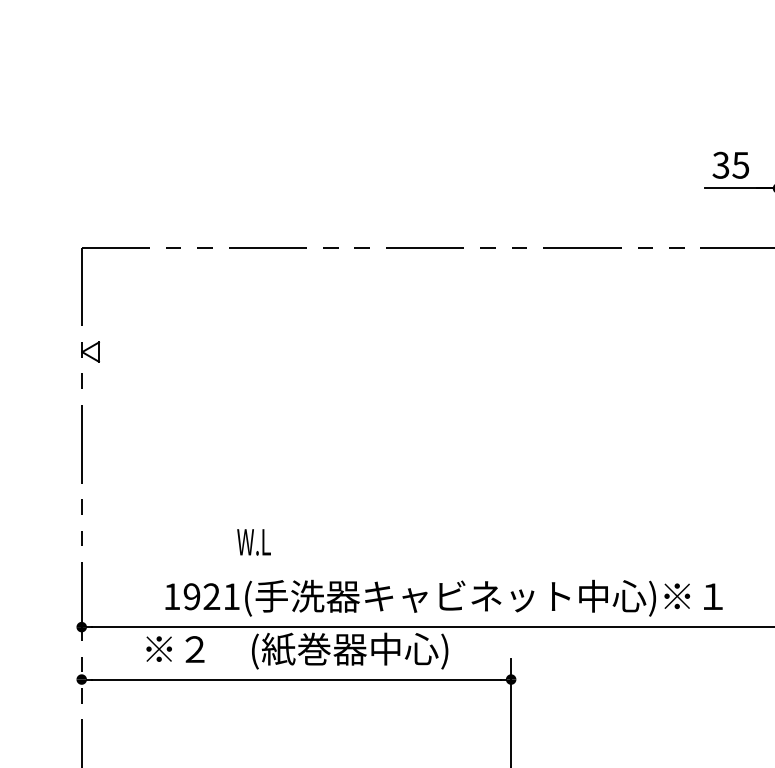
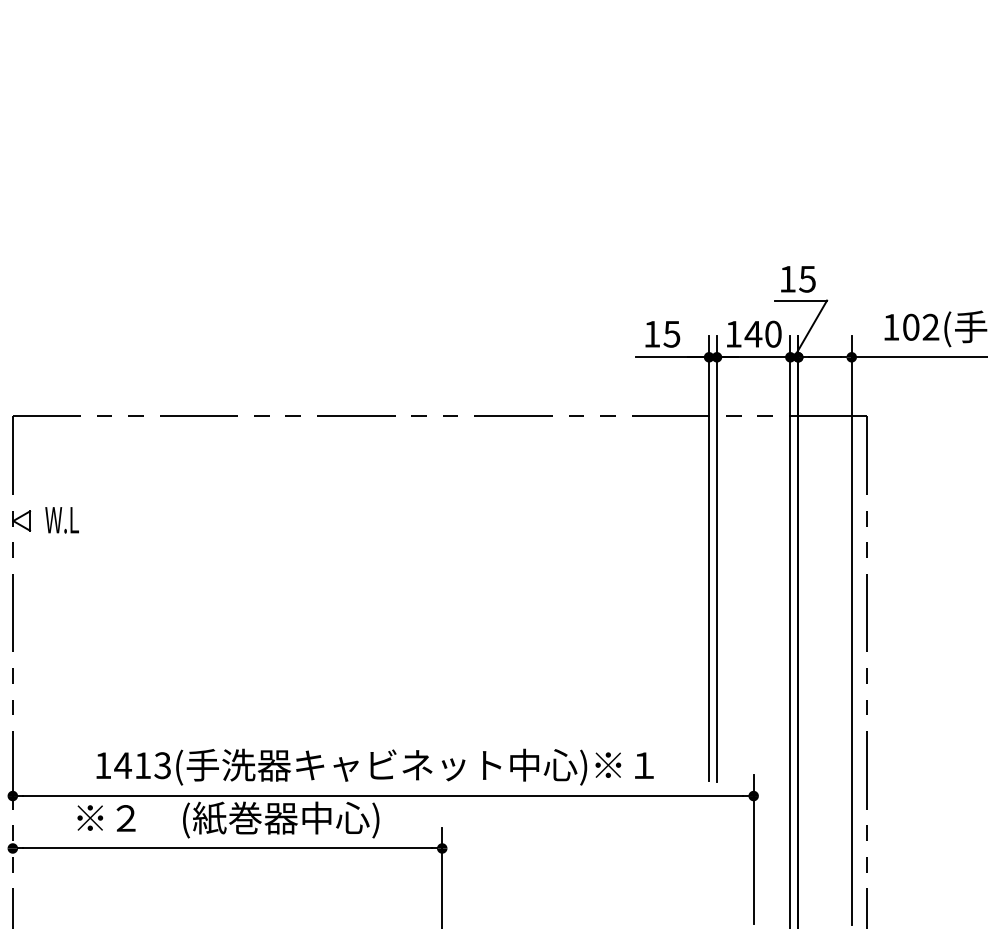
text: (720, 164) -> (651, 333), 35 -> 15
text: (253, 542) -> (61, 520), moved
text: (211, 596) -> (142, 765), 1921( -> 1413(

